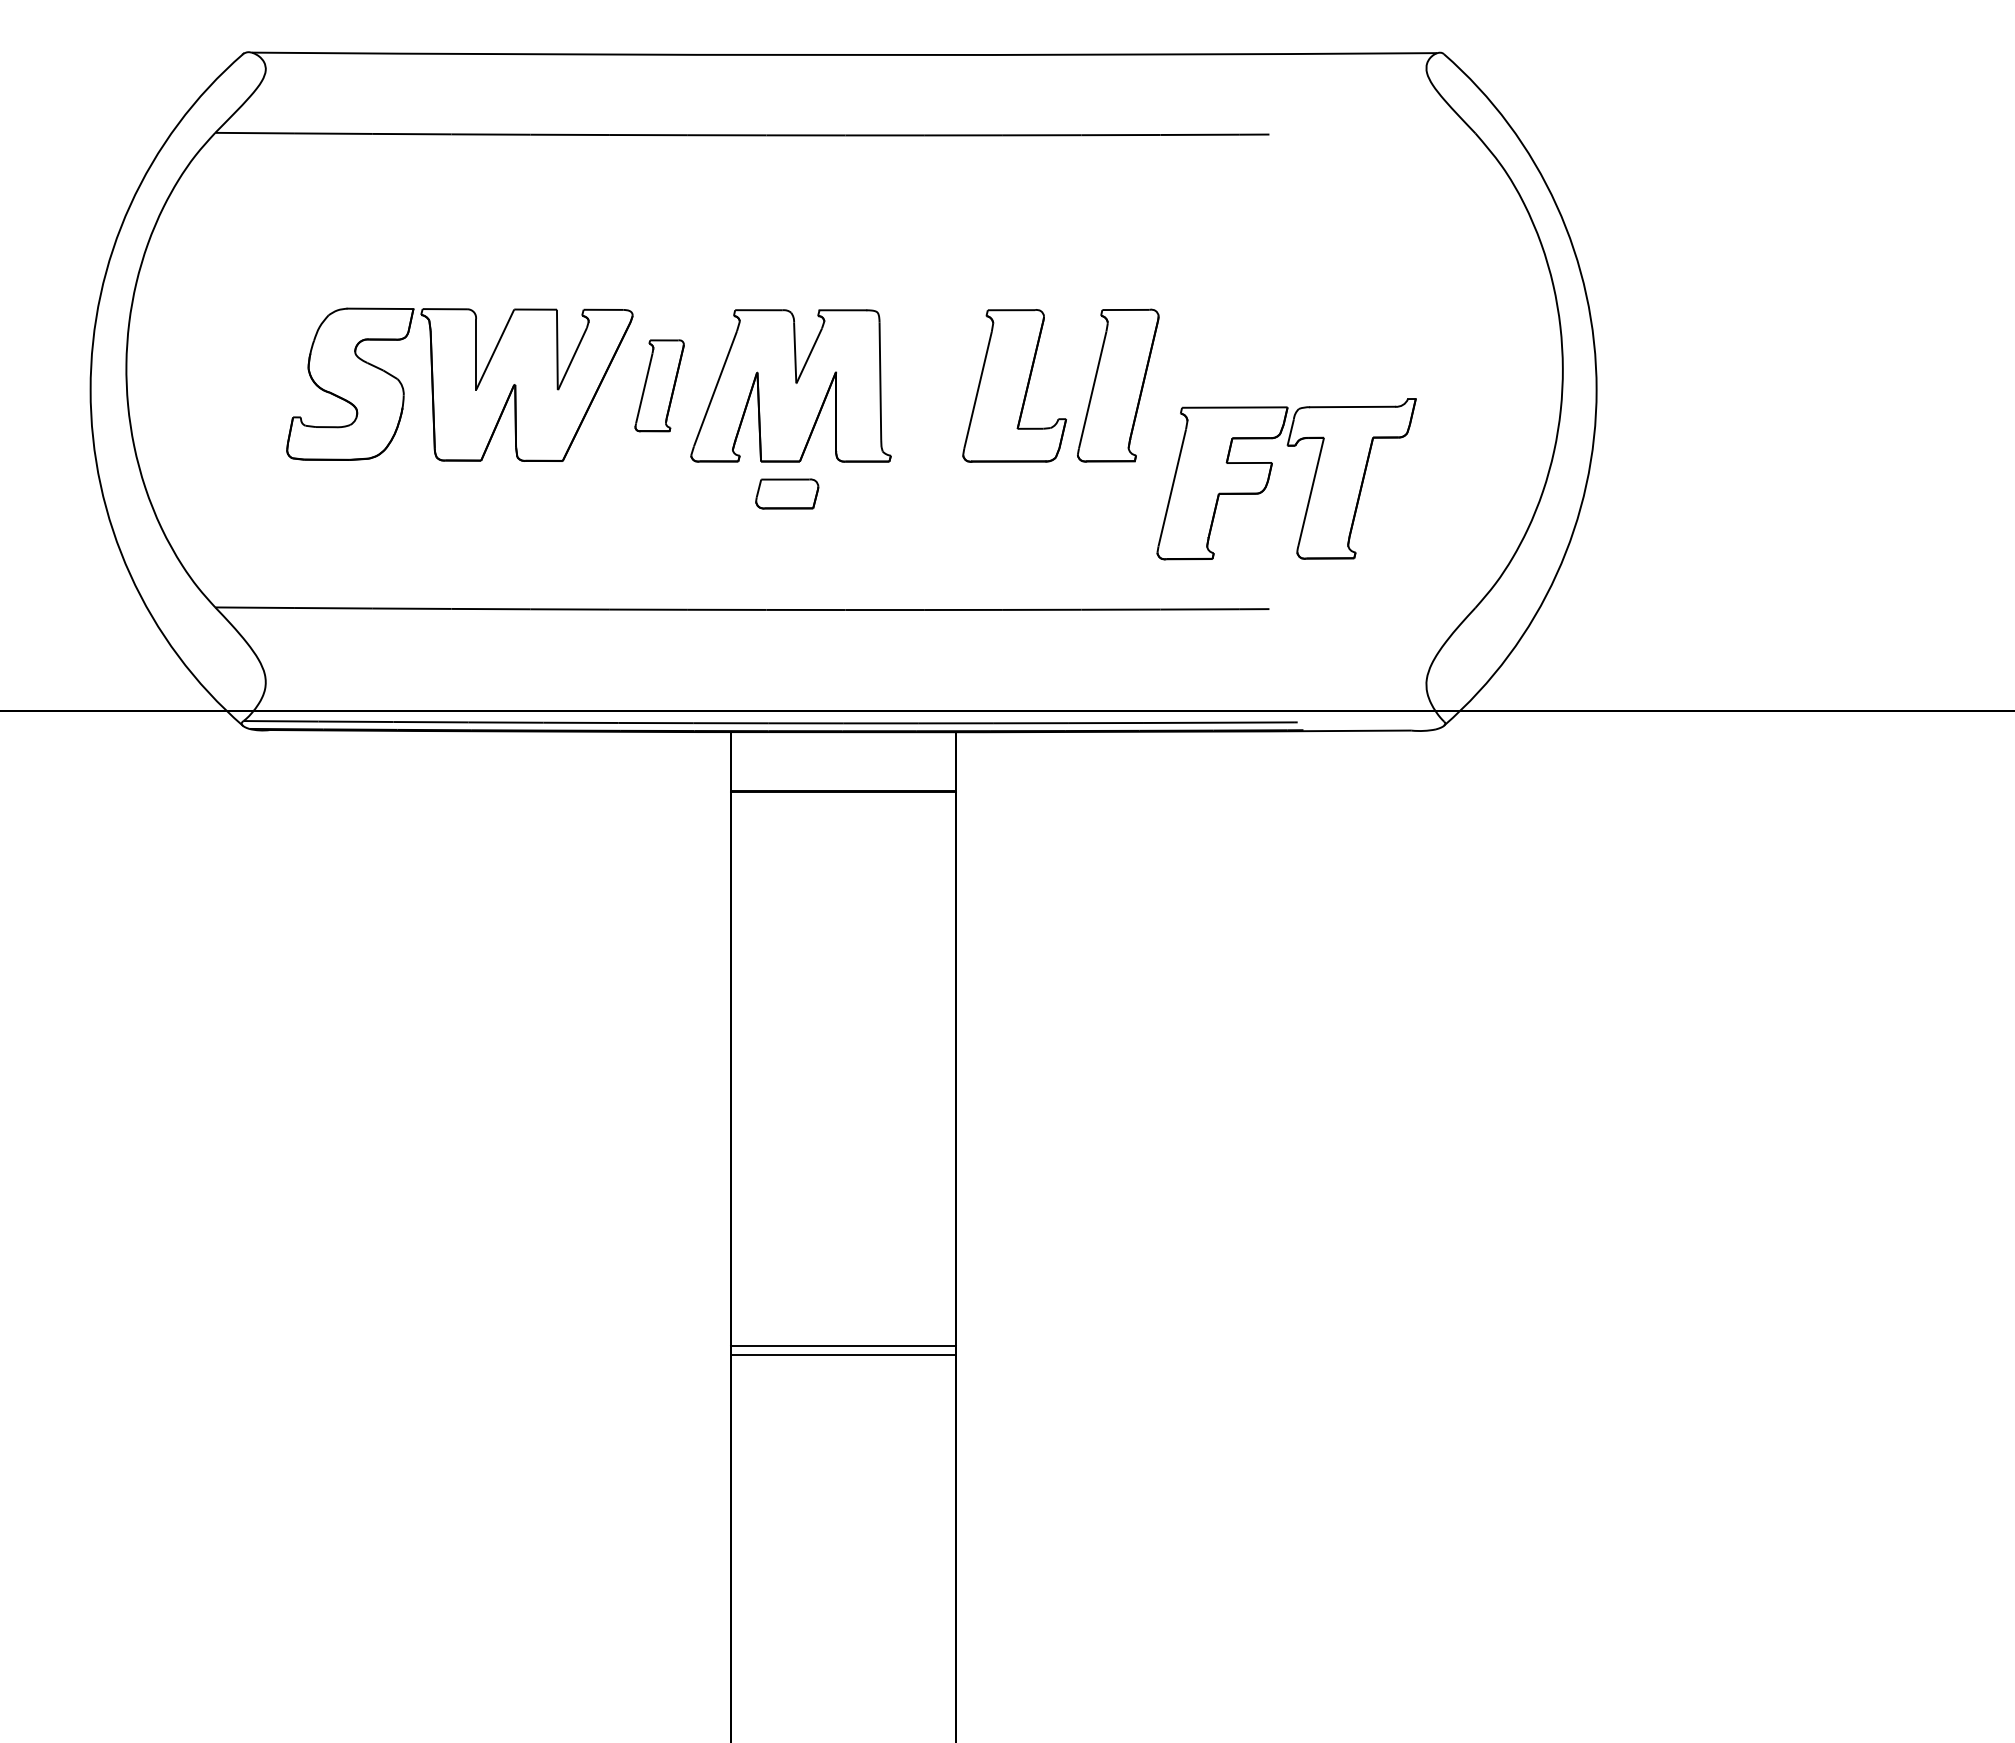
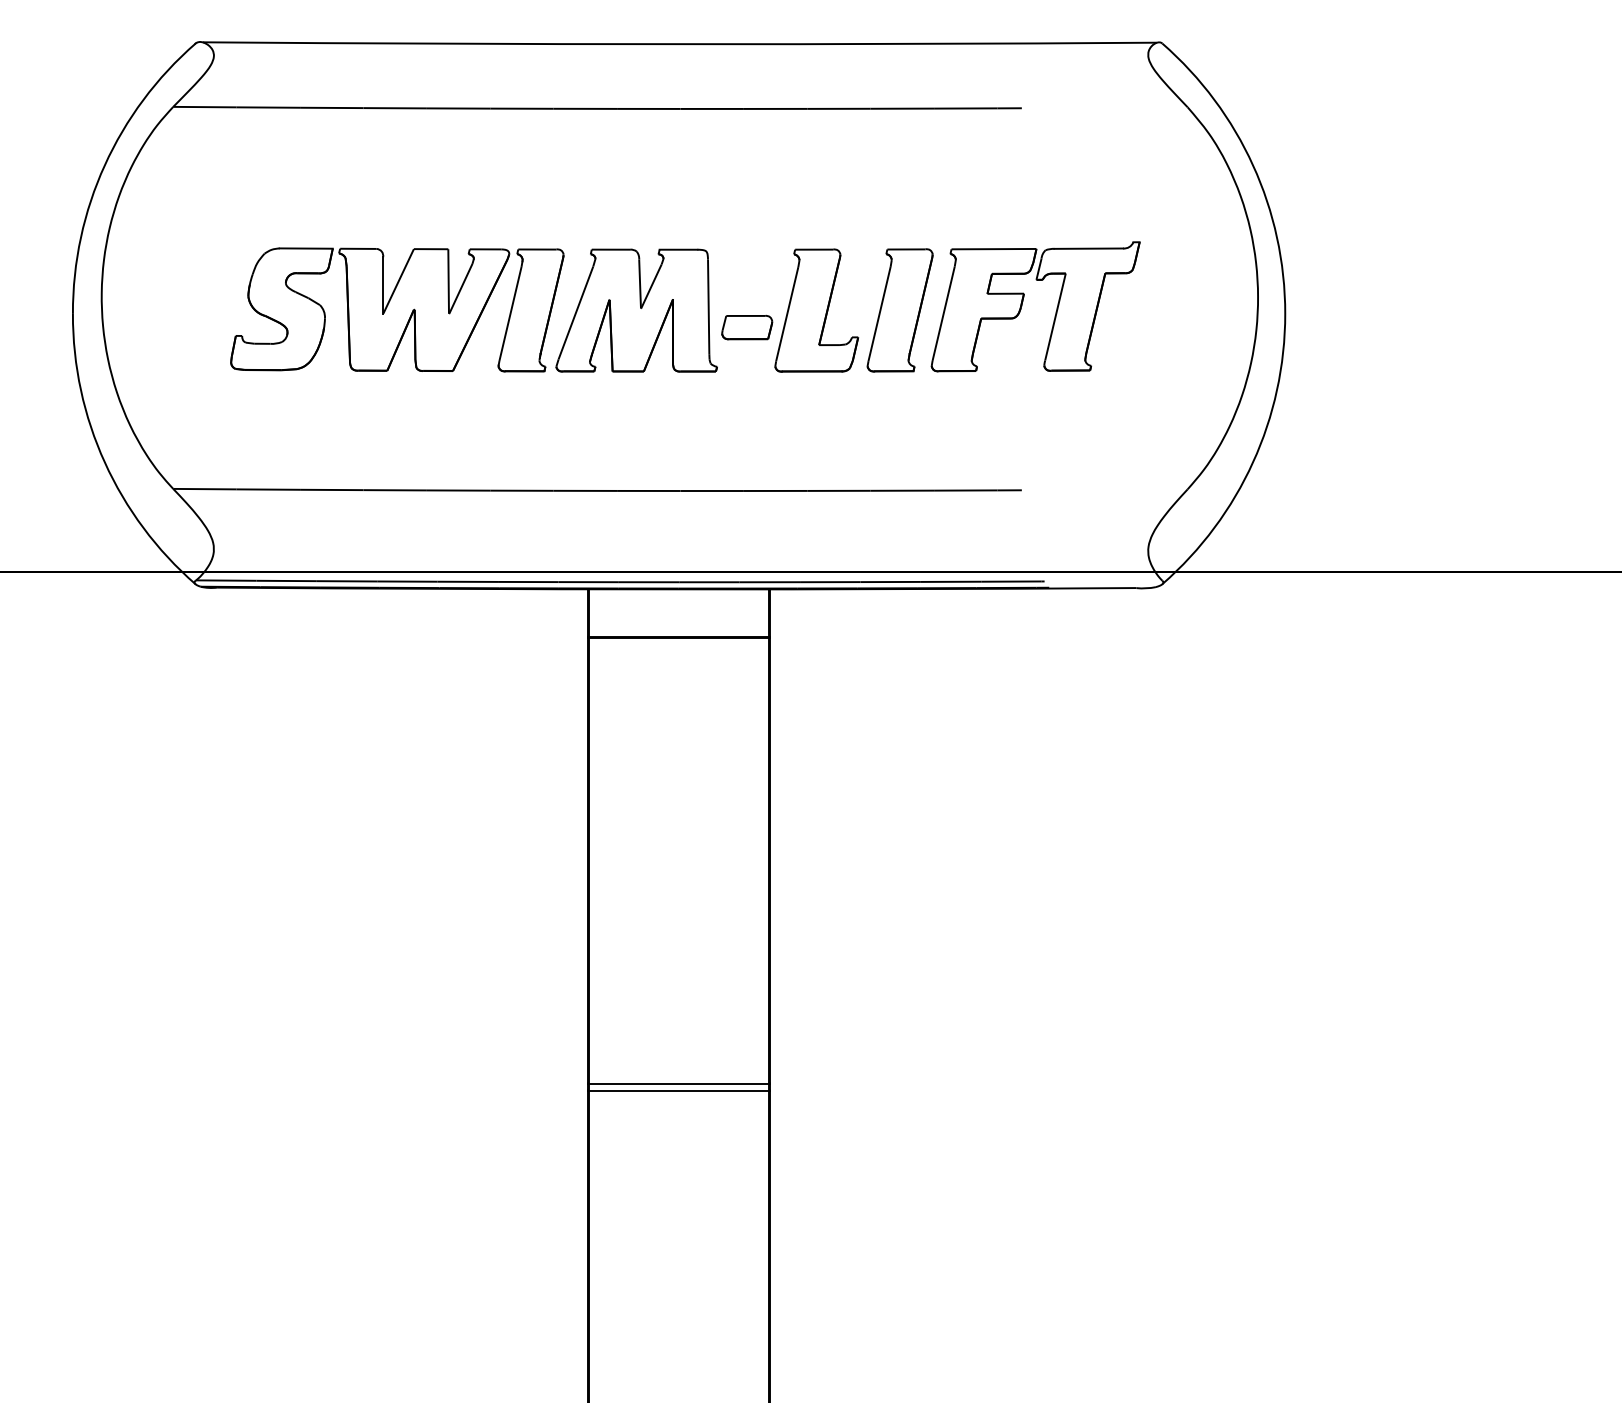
part: (659, 385) -> (530, 310), size x1.67
part: (1270, 475) -> (1022, 303), moved
part: (787, 493) -> (747, 327), moved

